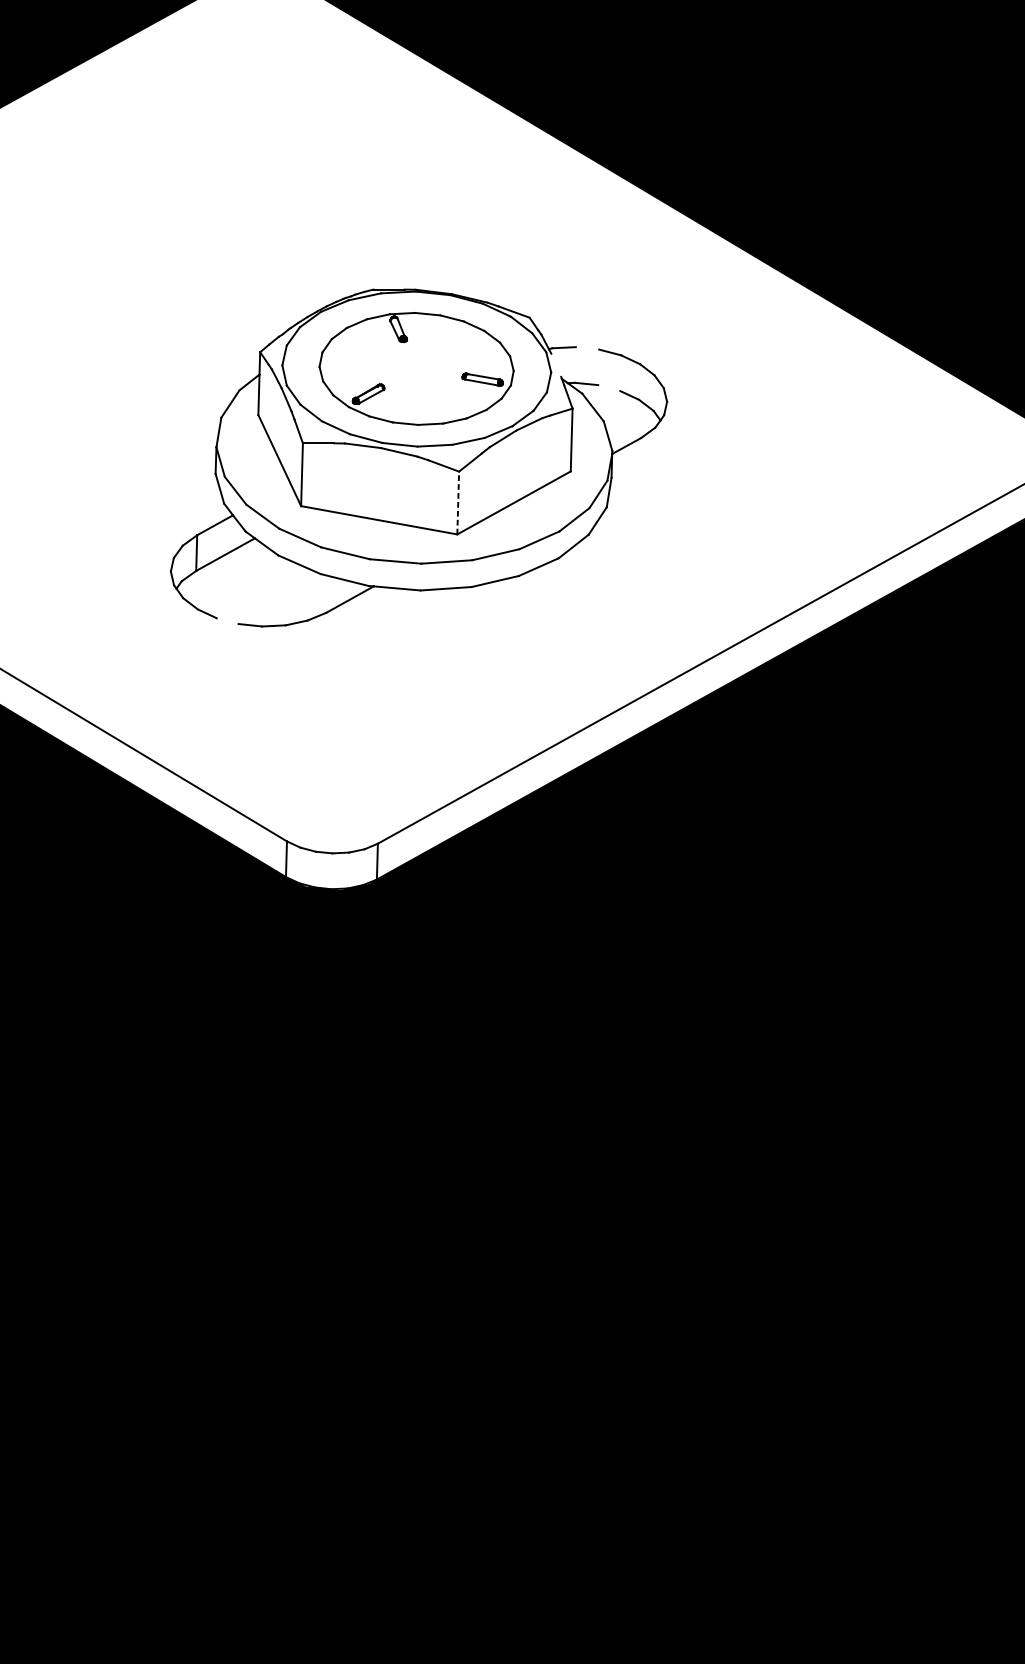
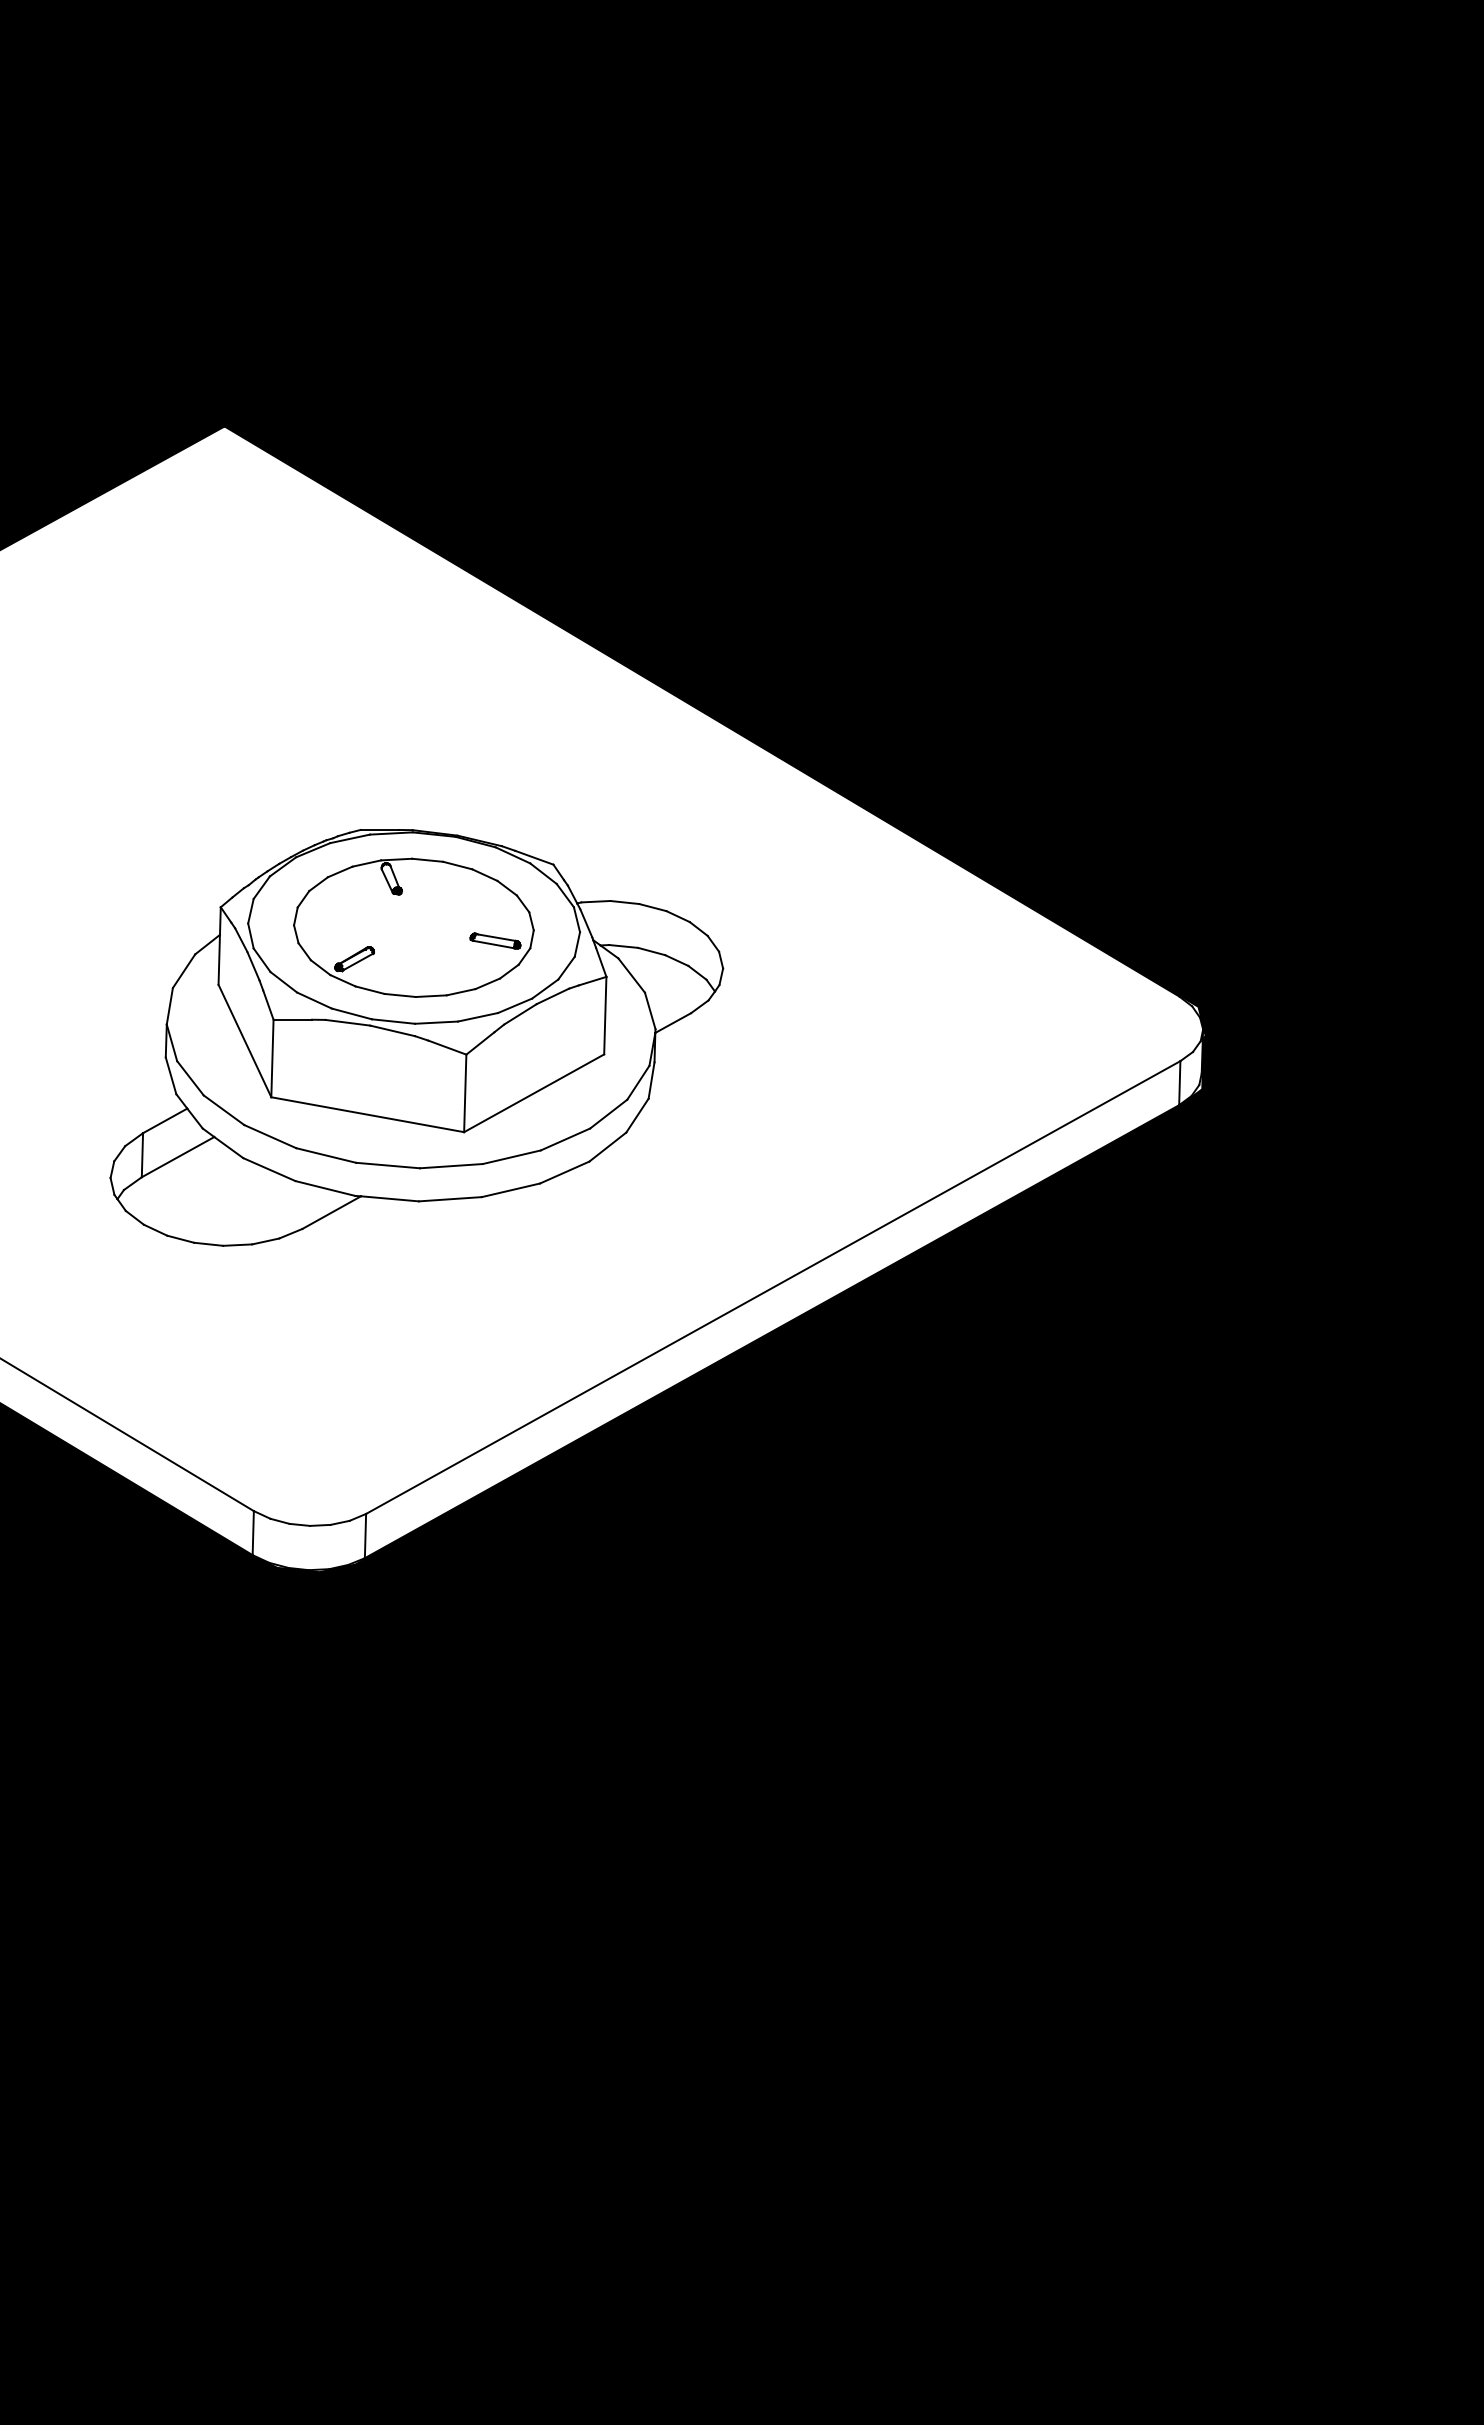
line: (587, 348) -> (624, 902), added
line: (556, 365) -> (586, 923), added
line: (609, 388) -> (651, 951), added
line: (458, 503) -> (465, 1093), dashed -> solid
line: (227, 620) -> (180, 1238), added

